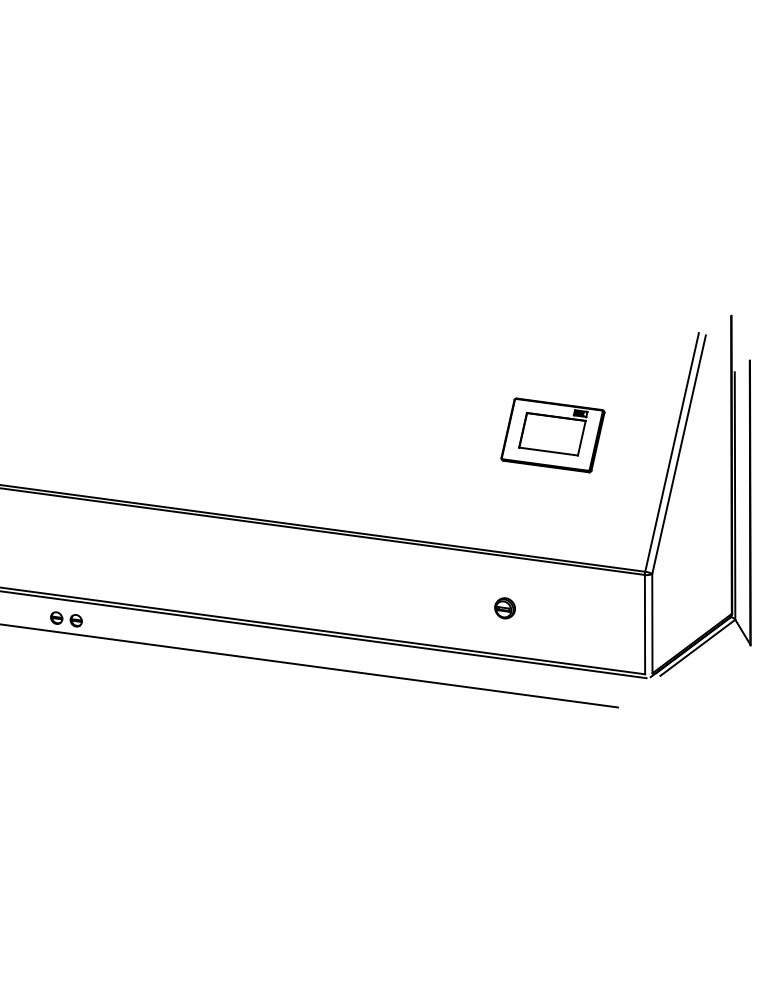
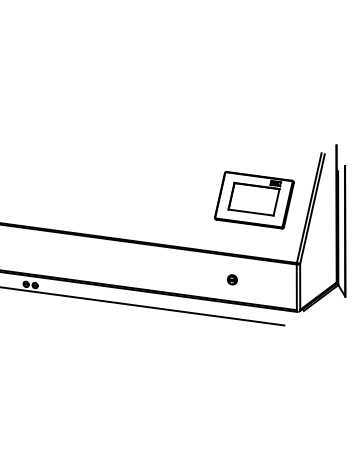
part: (553, 435) -> (254, 200), size x1.67

